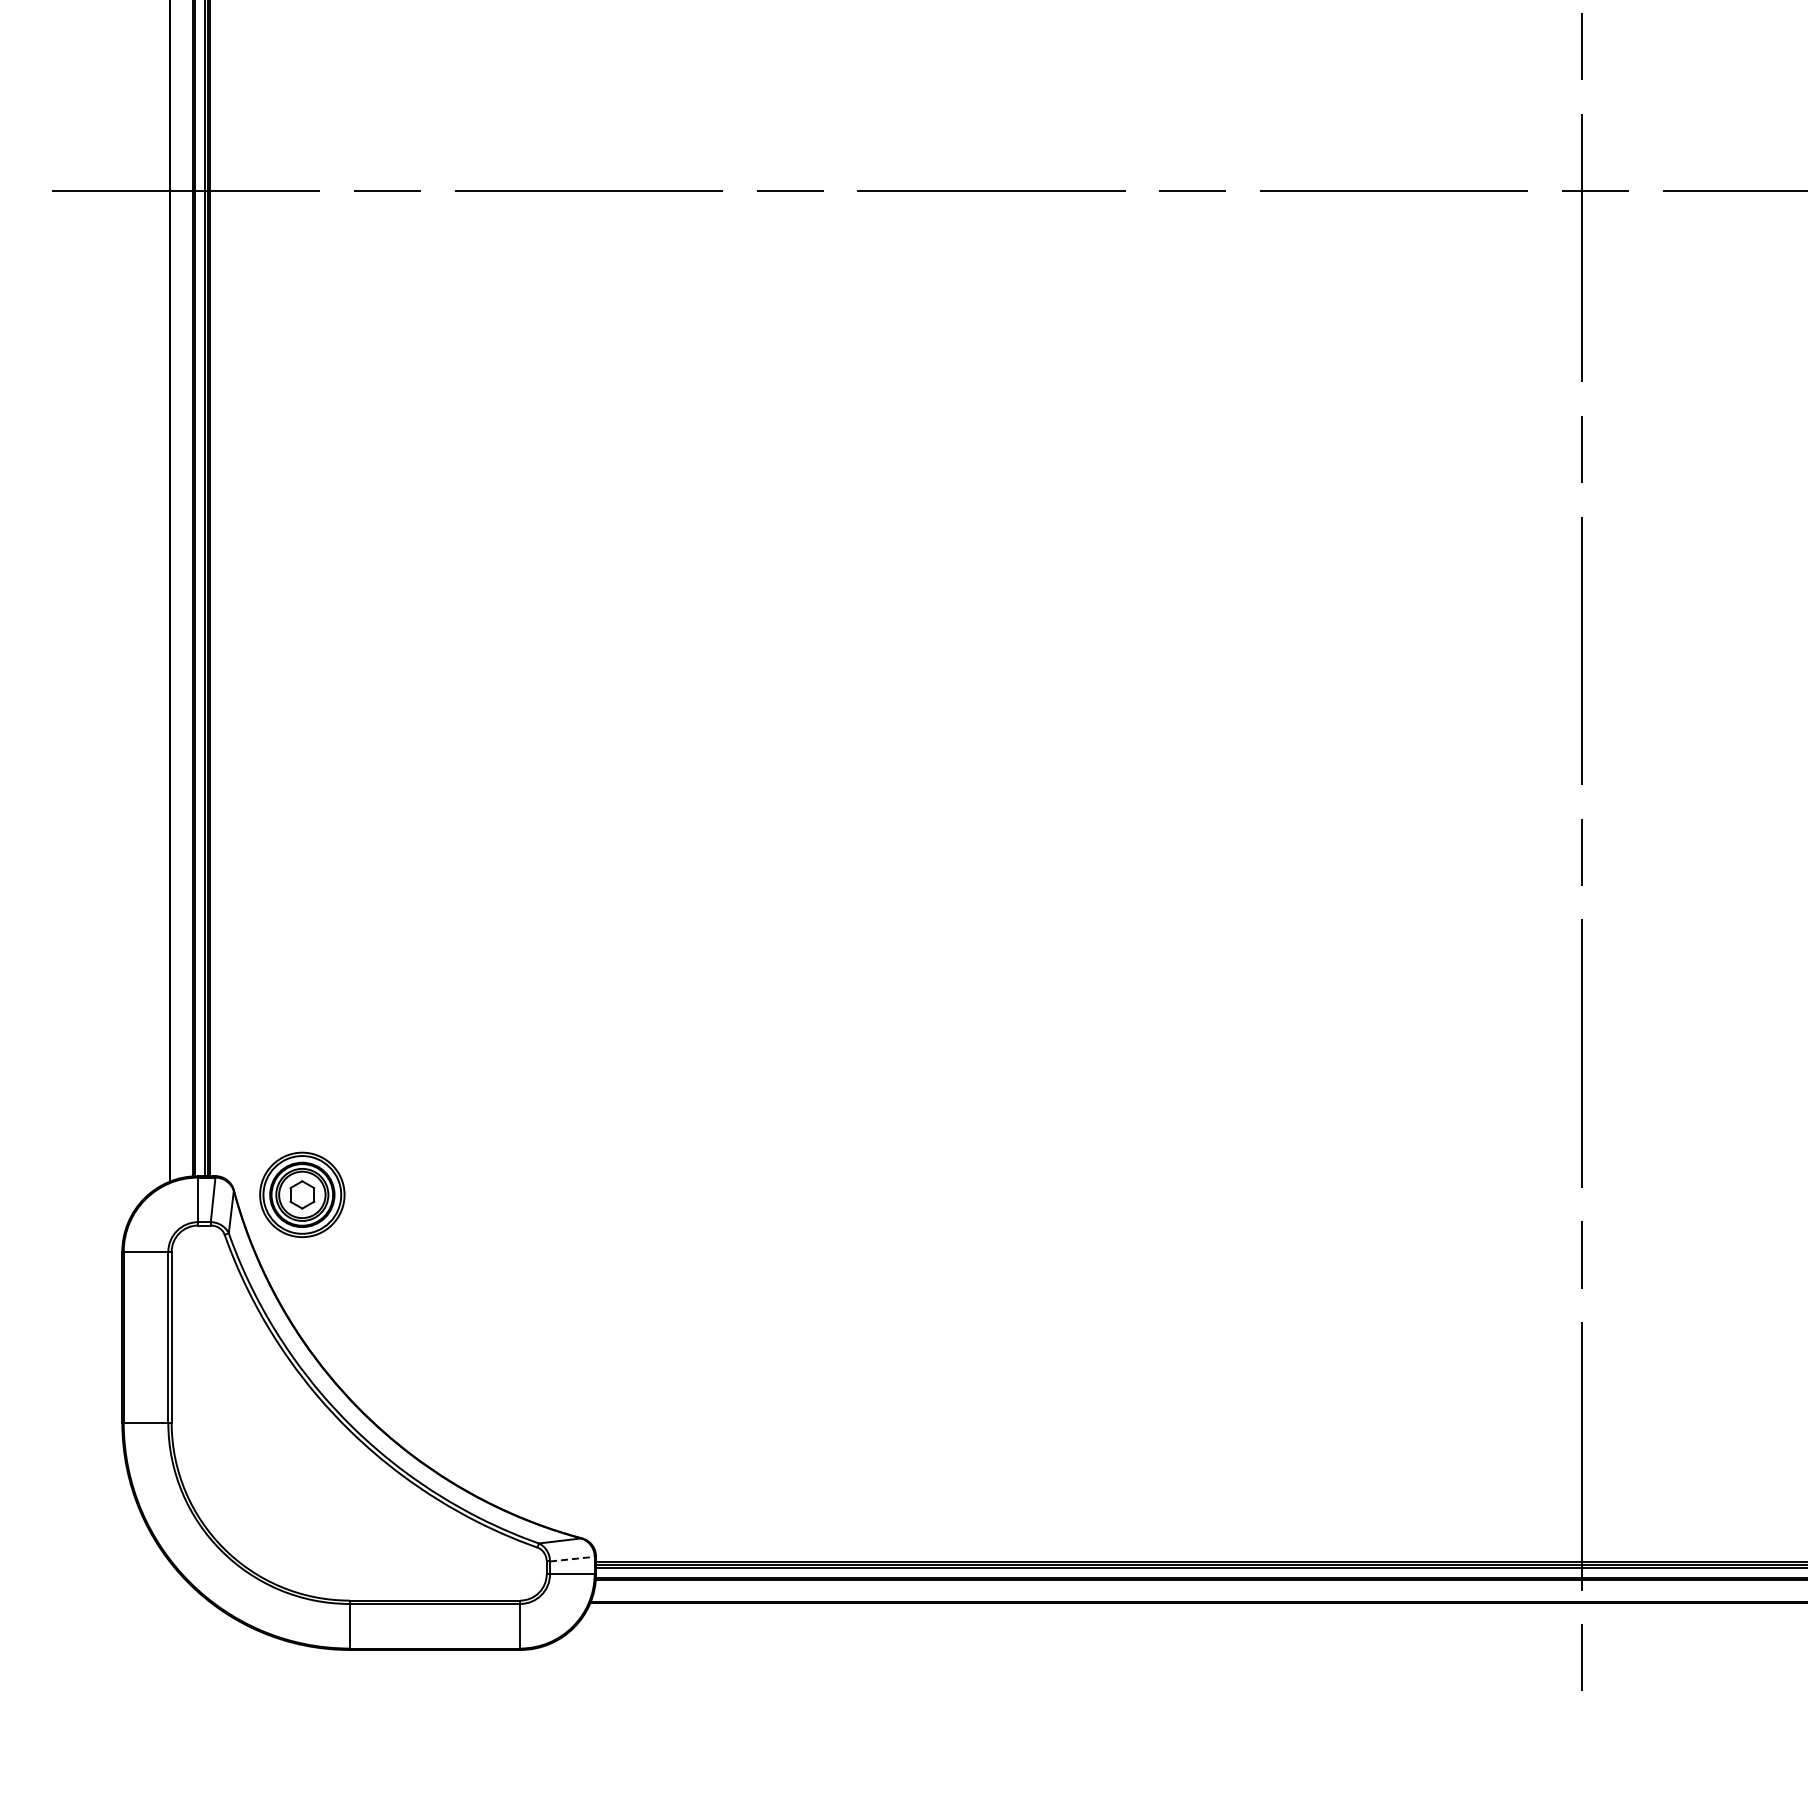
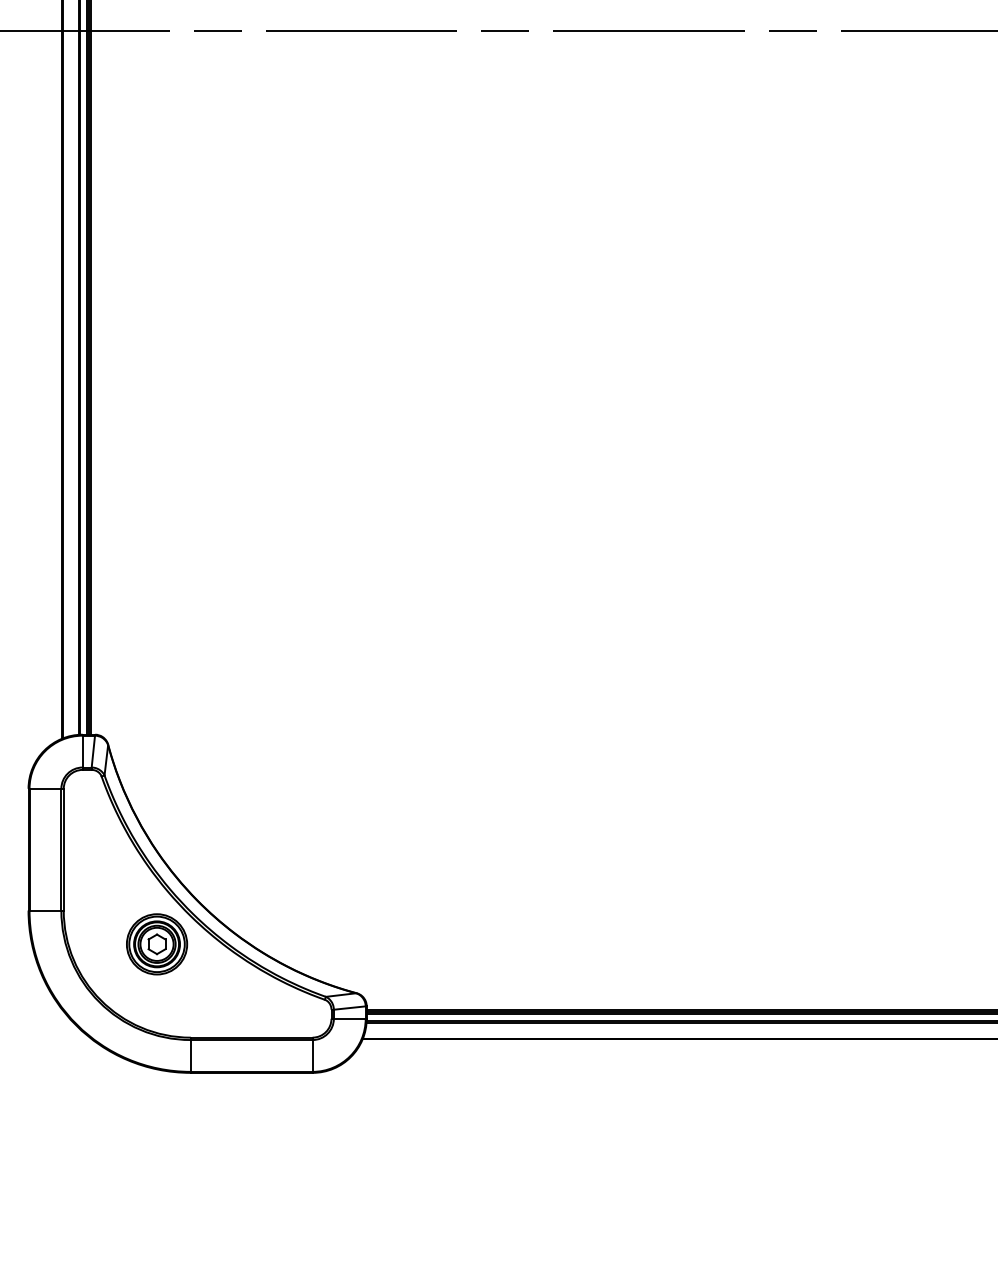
part: (302, 1194) -> (157, 944), moved
line: (572, 1559) -> (349, 1008), dashed -> solid

